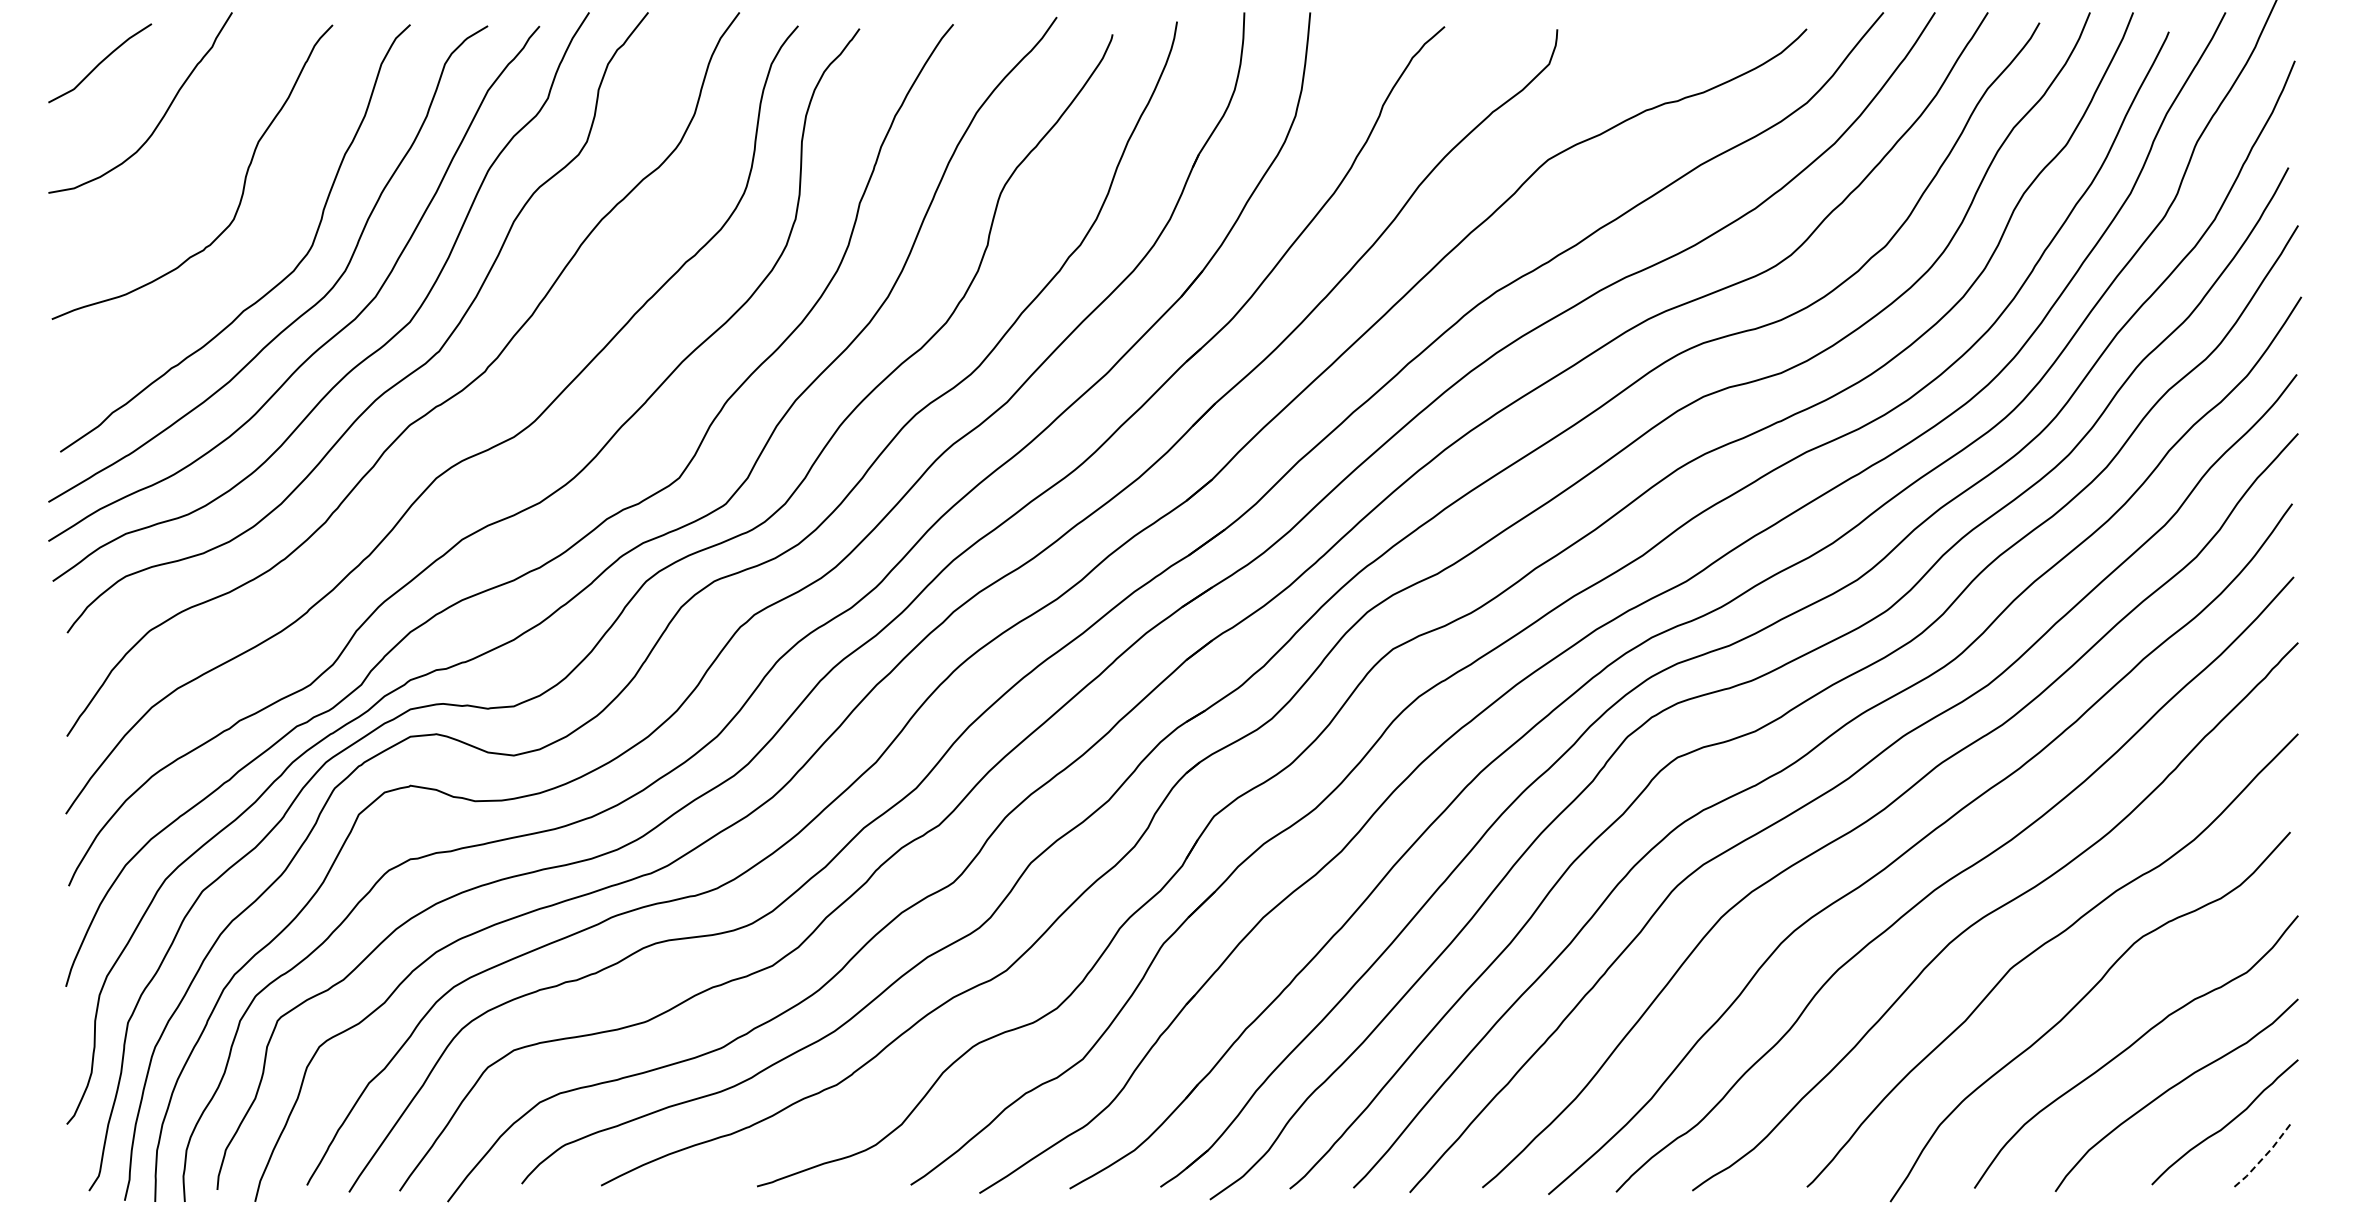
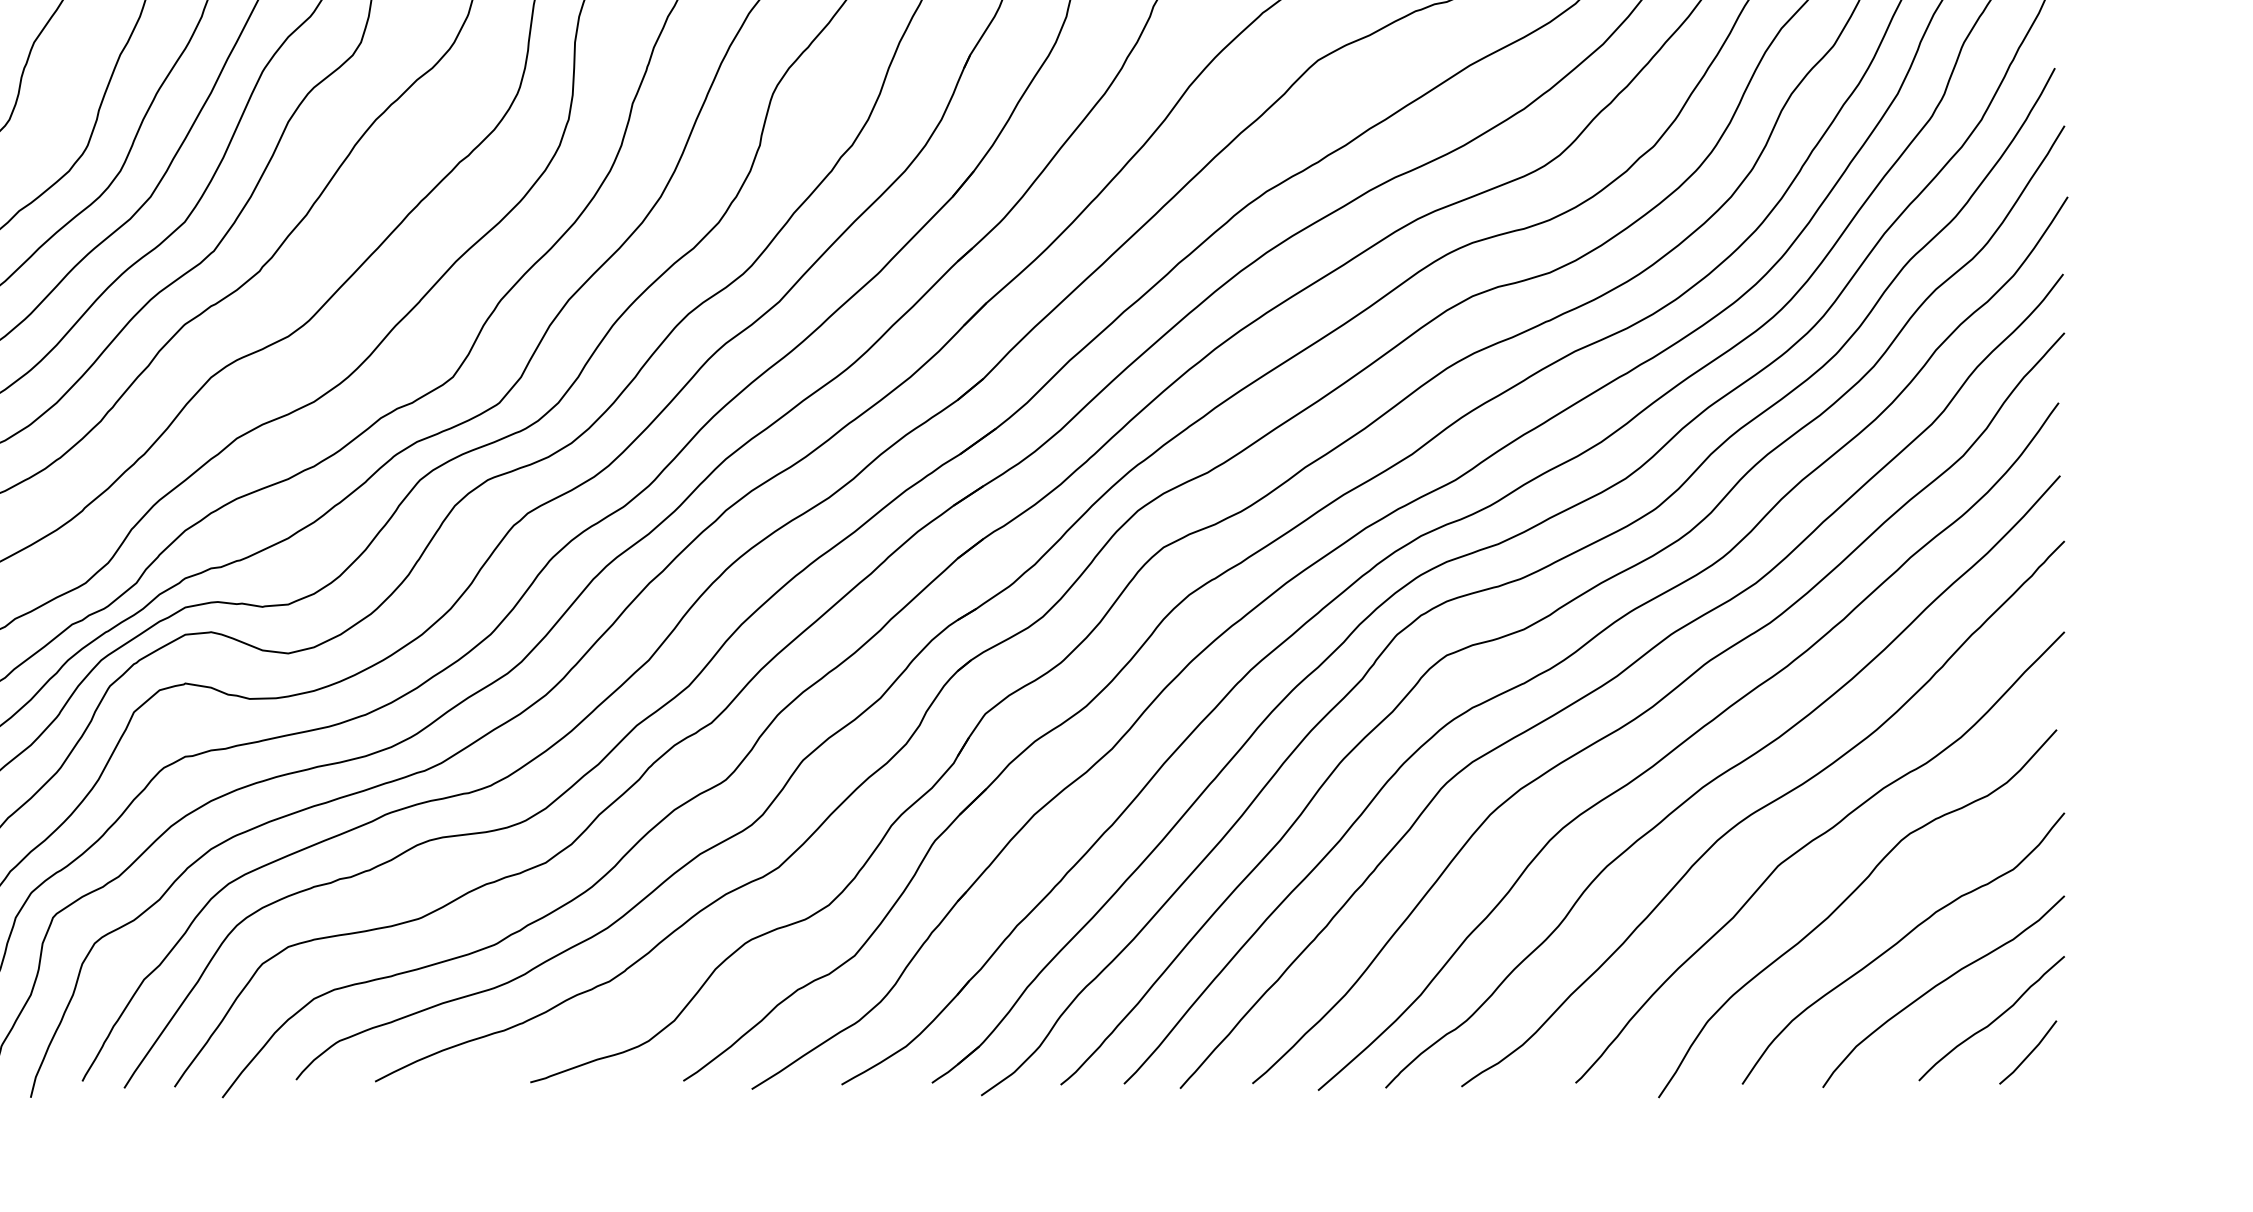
line: (2263, 1158) -> (2030, 1054), dashed -> solid

